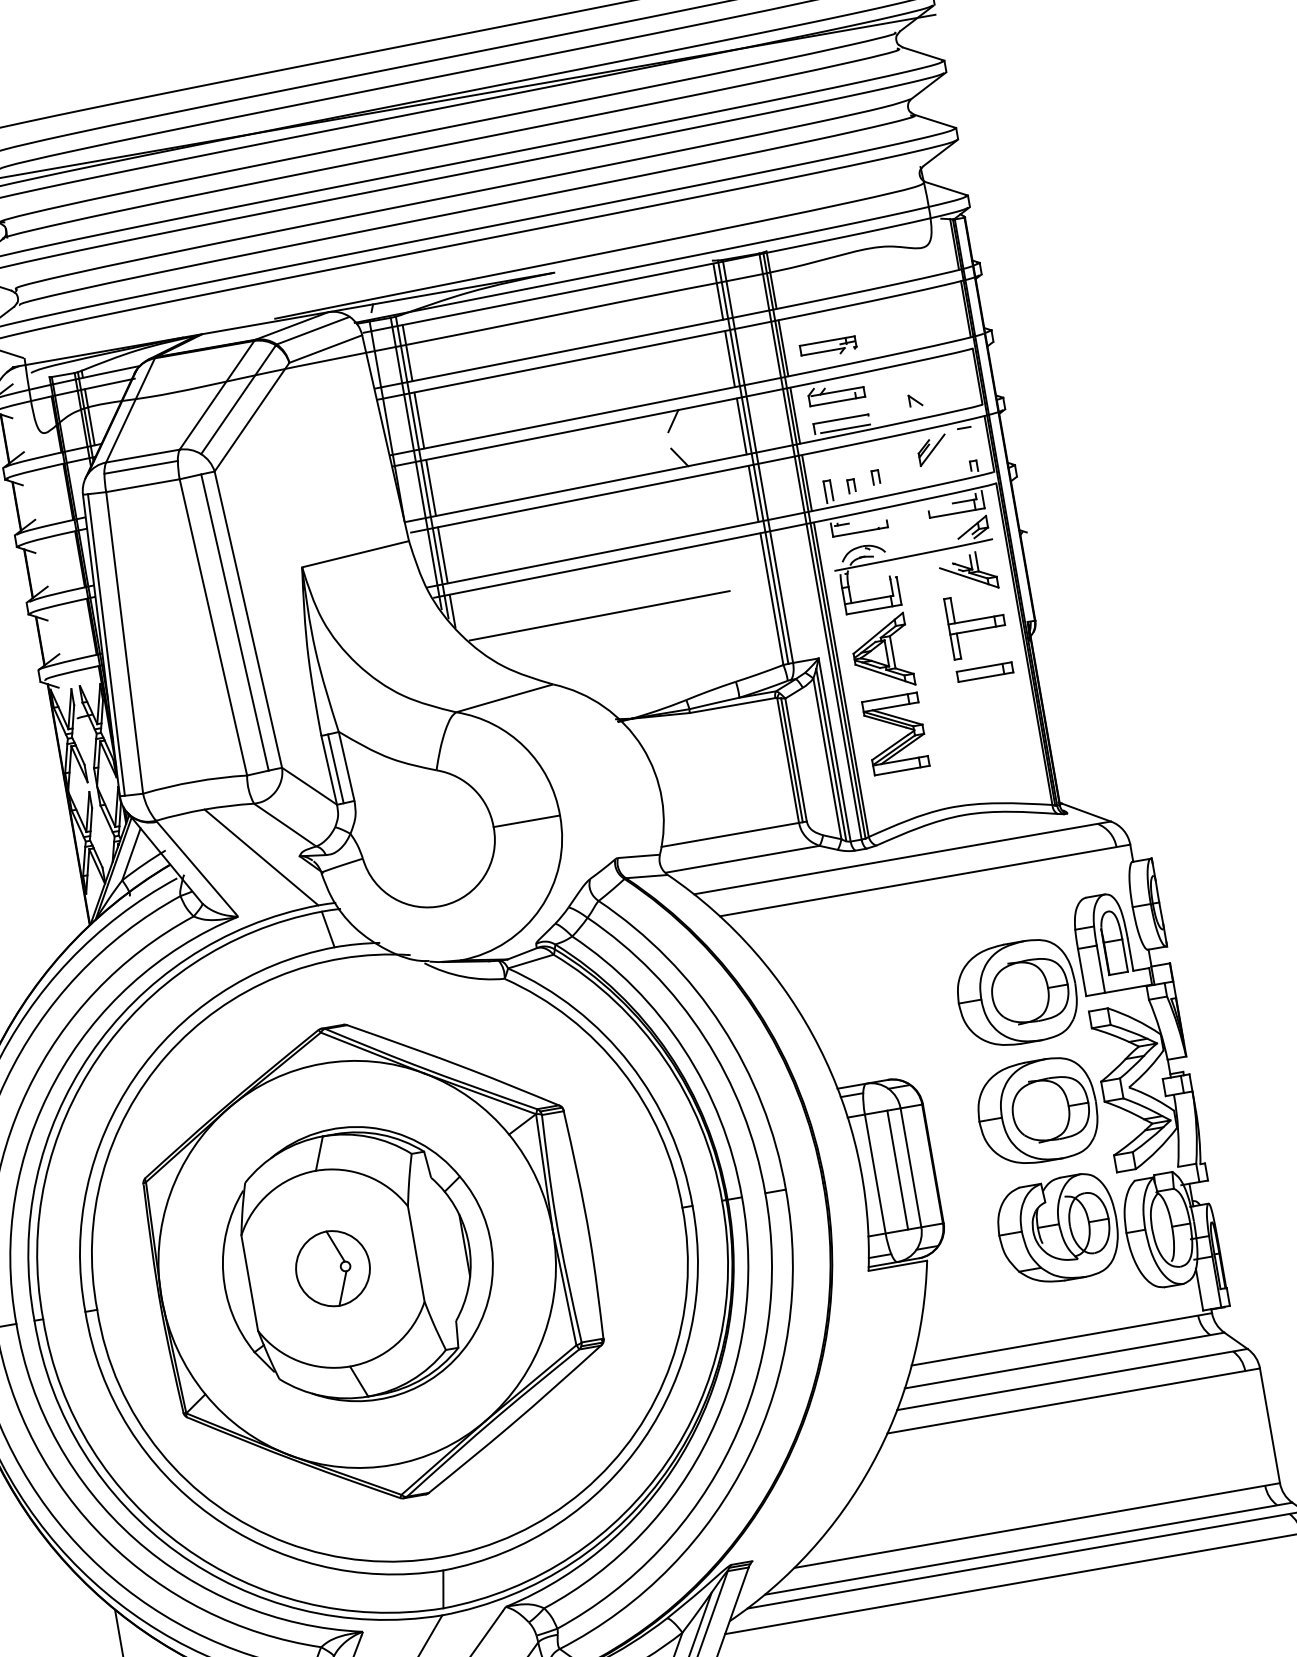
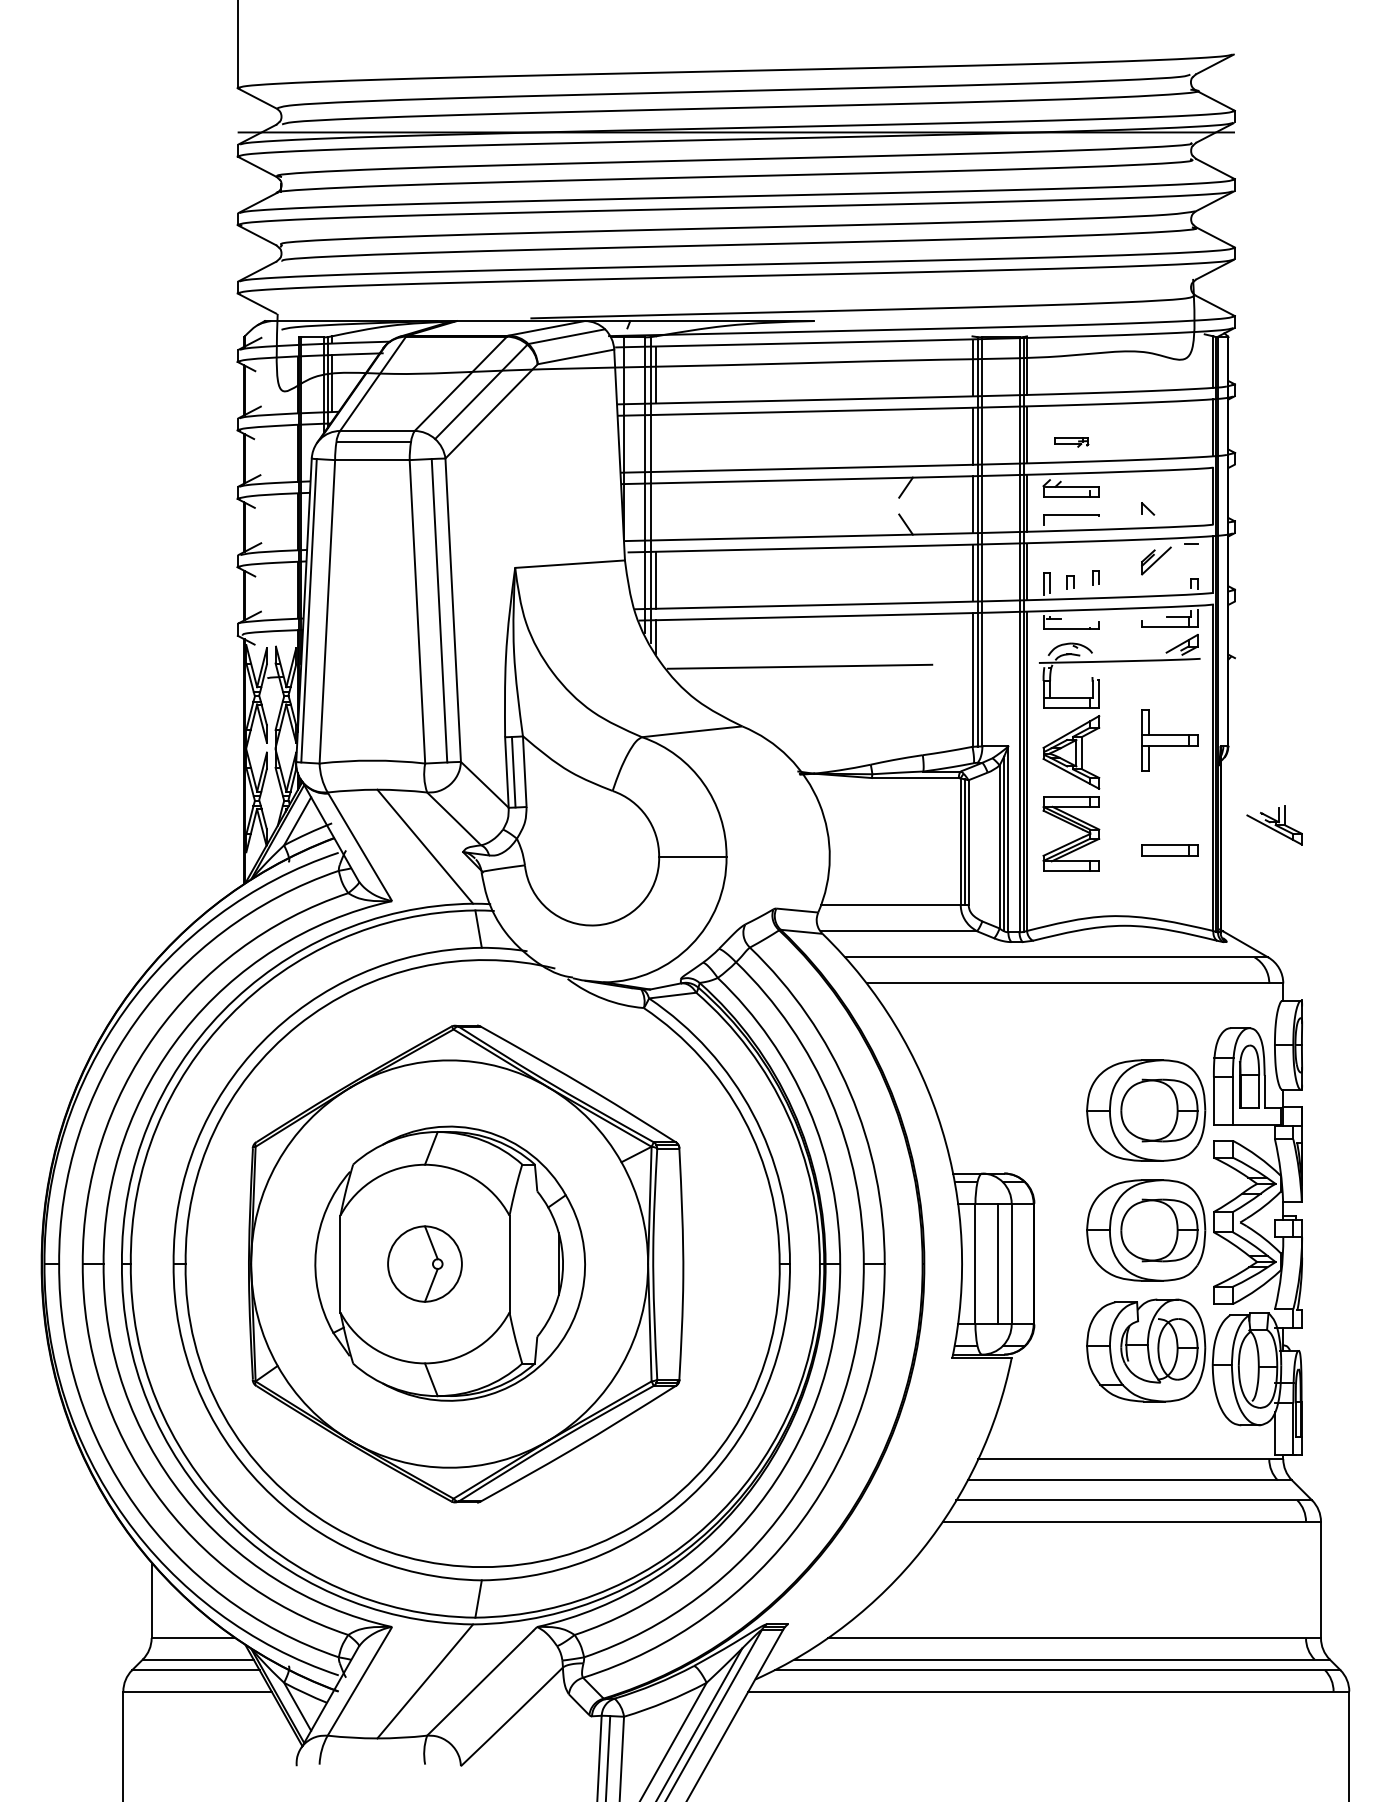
part: (828, 348) -> (1071, 442), size x0.6
line: (418, 420) -> (655, 443), removed
line: (845, 428) -> (1074, 524), removed
line: (430, 487) -> (655, 511), removed
part: (968, 573) -> (1274, 825), moved
part: (984, 672) -> (1169, 850), moved

